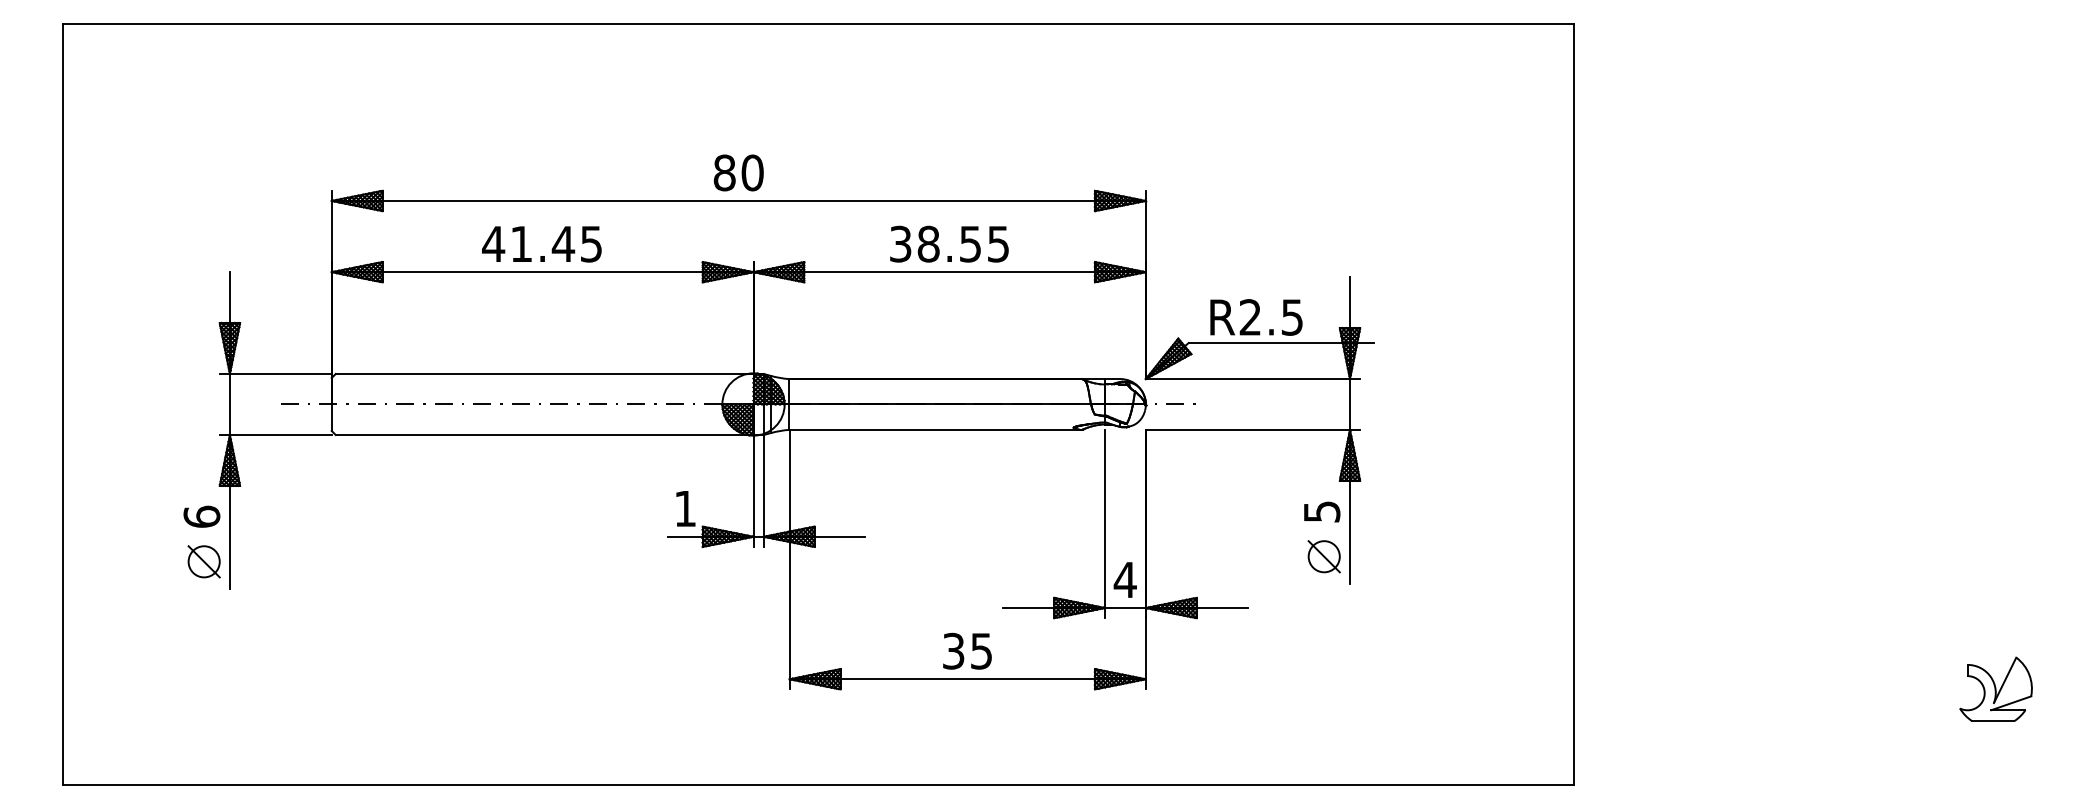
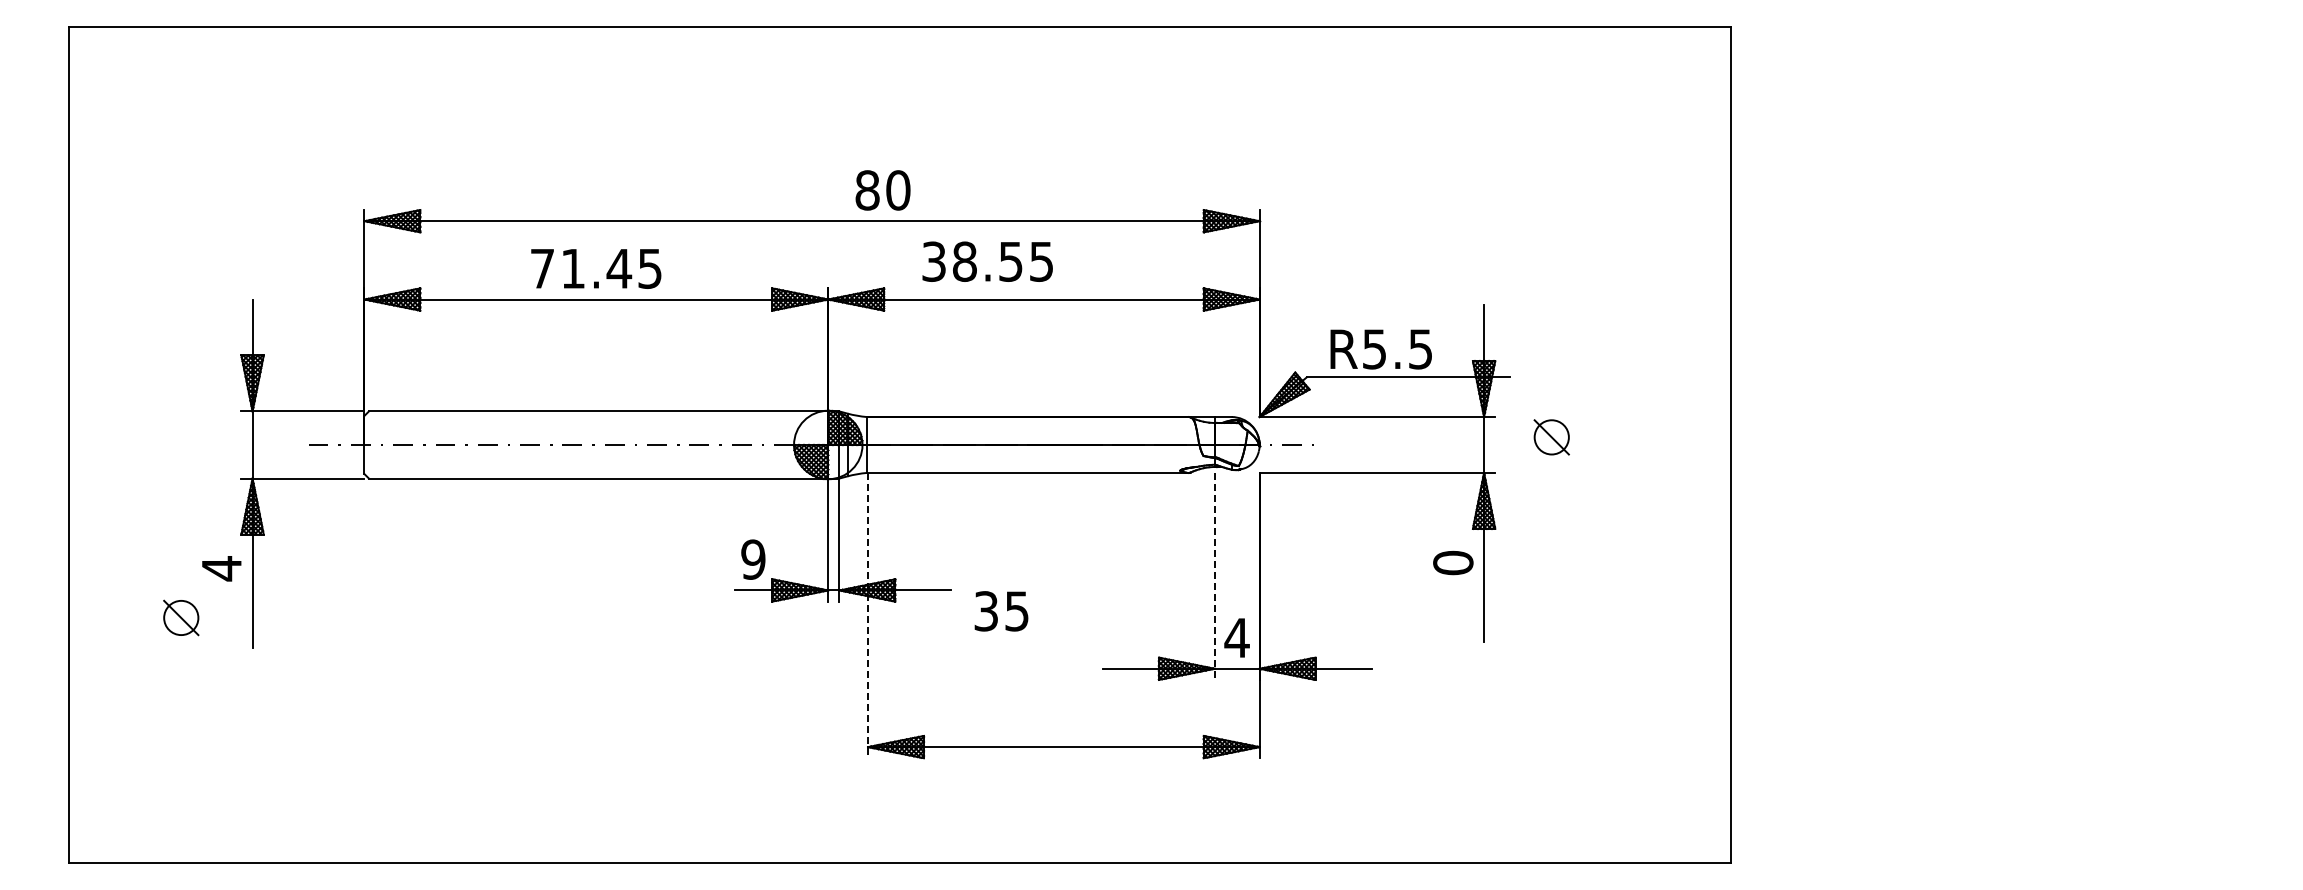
text: (738, 173) -> (882, 190), moved
text: (493, 243) -> (542, 268), 41.45 -> 71.45
text: (949, 243) -> (987, 261), moved
text: (1250, 317) -> (1374, 349), R2.5 -> R5.5
text: (685, 508) -> (753, 559), 1 -> 9
text: (1322, 511) -> (1453, 562), 5 -> 0
text: (201, 516) -> (221, 568), 6 -> 4
line: (1104, 524) -> (1214, 576), solid -> dashed
part: (1323, 556) -> (1551, 437), moved
line: (790, 559) -> (868, 615), solid -> dashed
part: (204, 561) -> (181, 617), moved
text: (967, 651) -> (1001, 611), moved
part: (1996, 688) -> (2194, 757), removed

